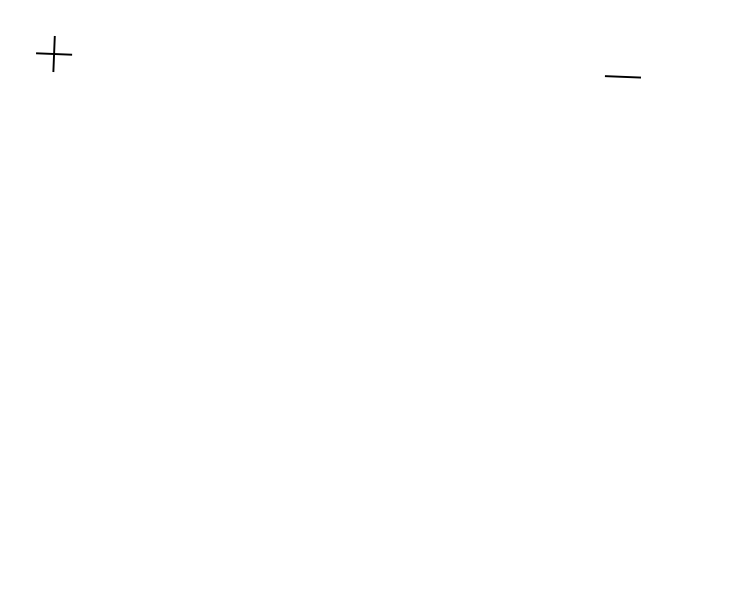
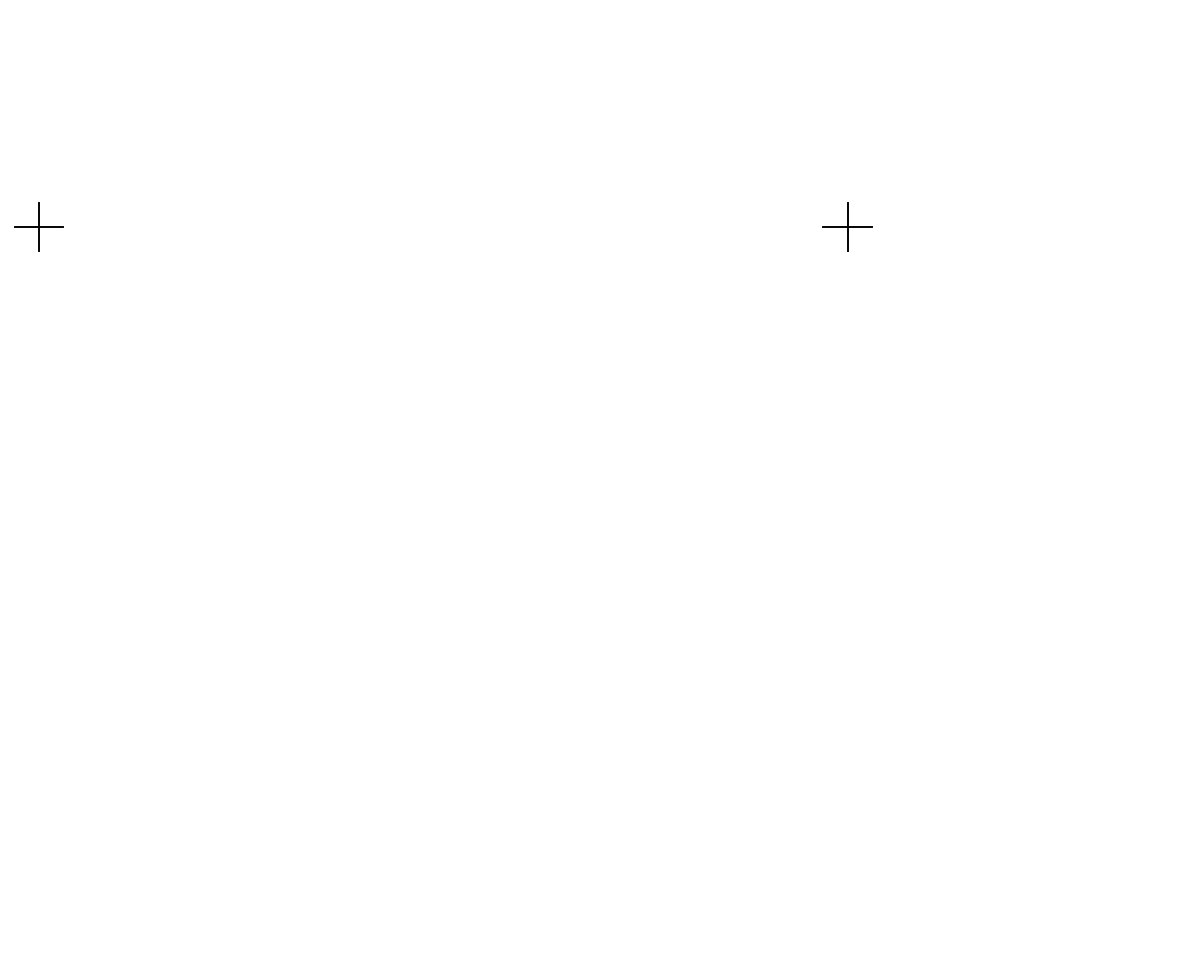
line: (622, 76) -> (847, 226), added

